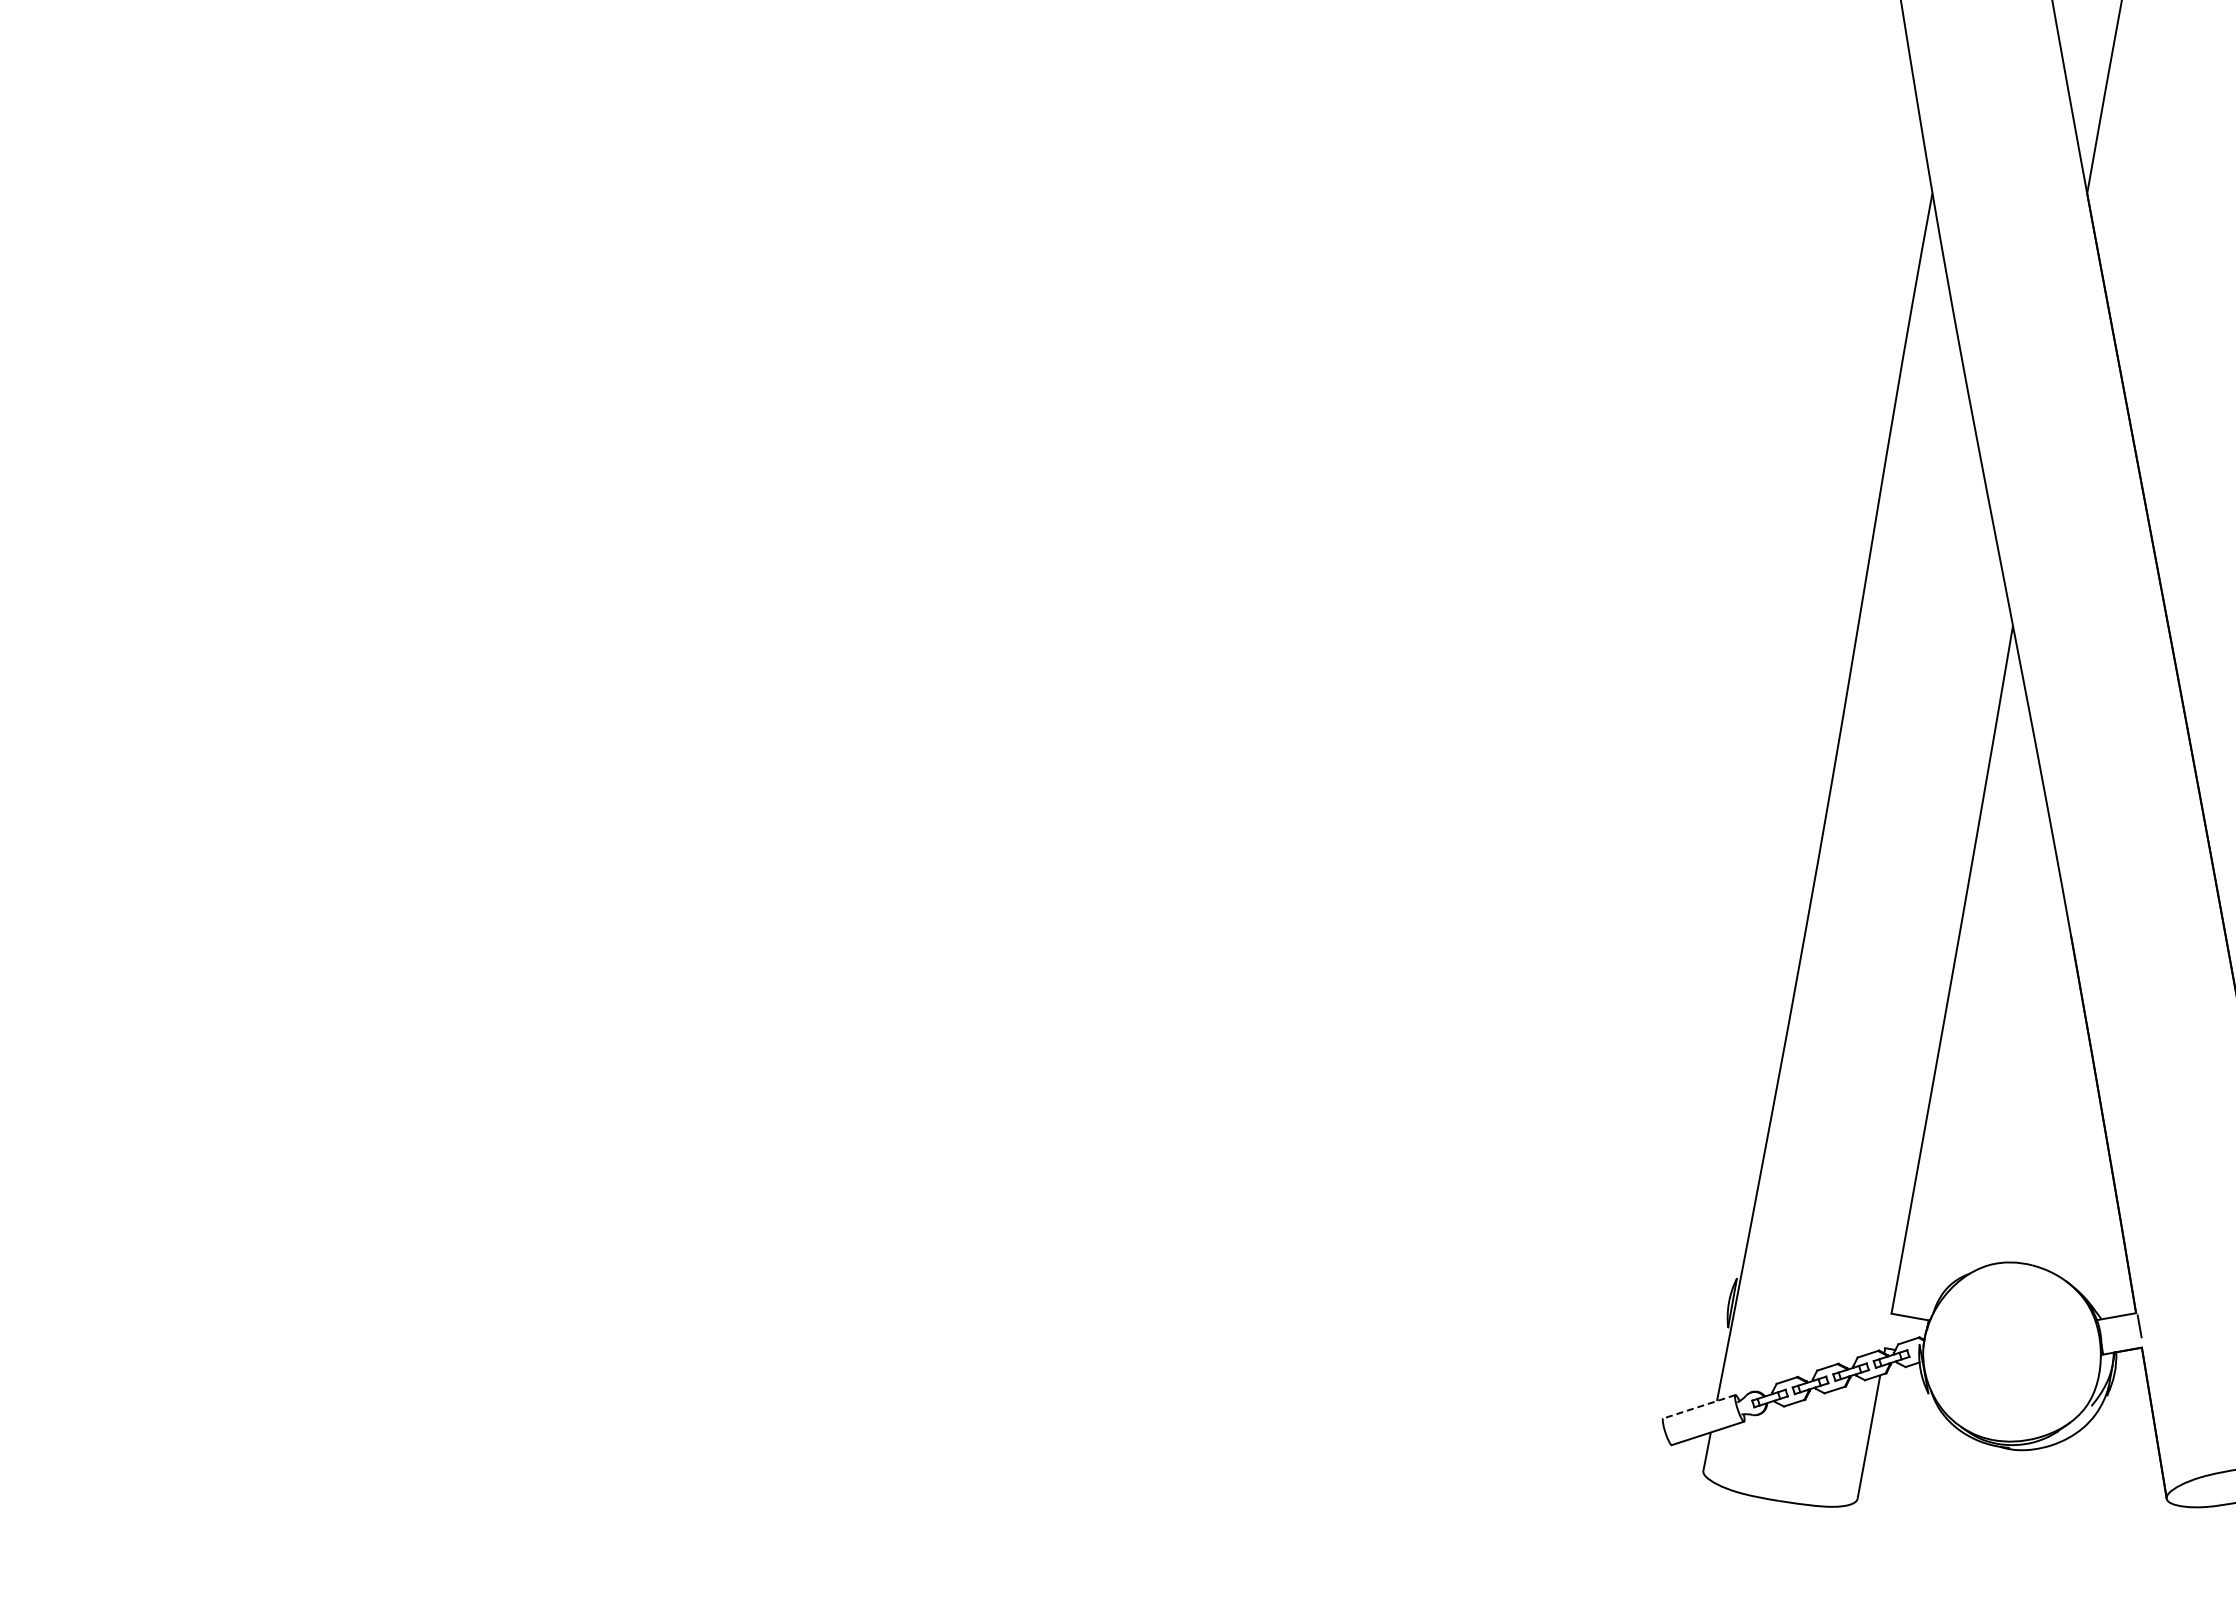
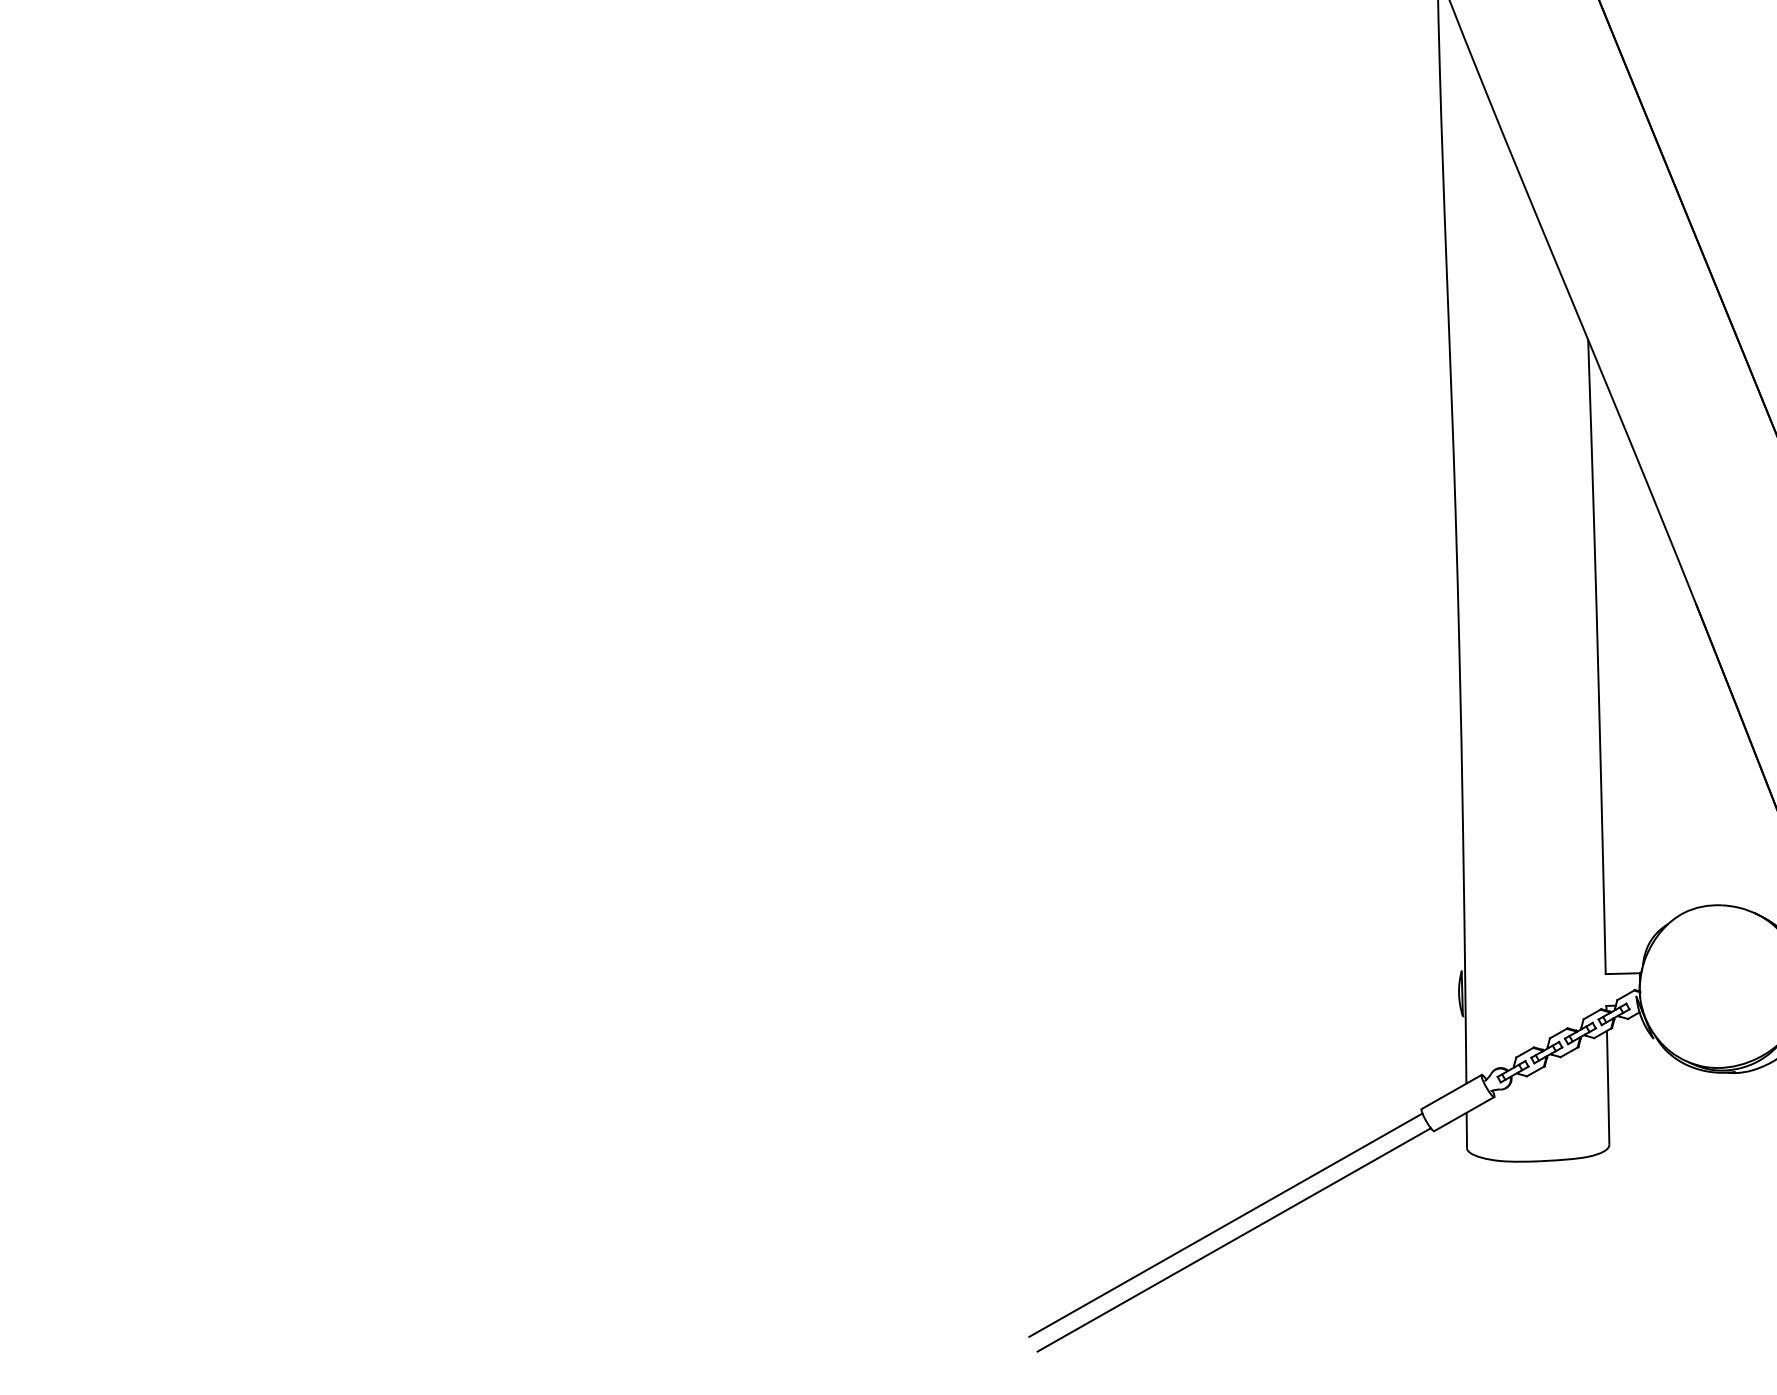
line: (1699, 1406) -> (1451, 1091), dashed -> solid
line: (1425, 1500) -> (1225, 1225), added
line: (1431, 1518) -> (1233, 1240), added

